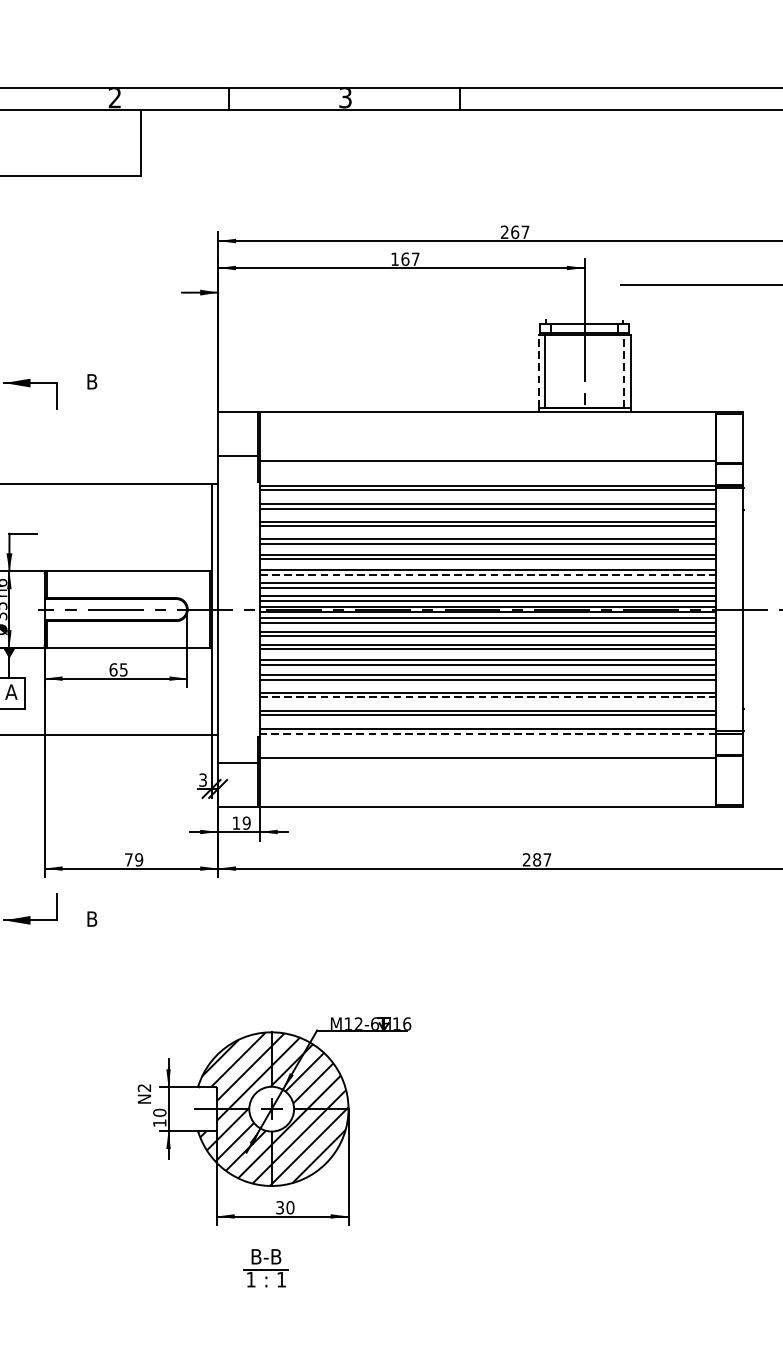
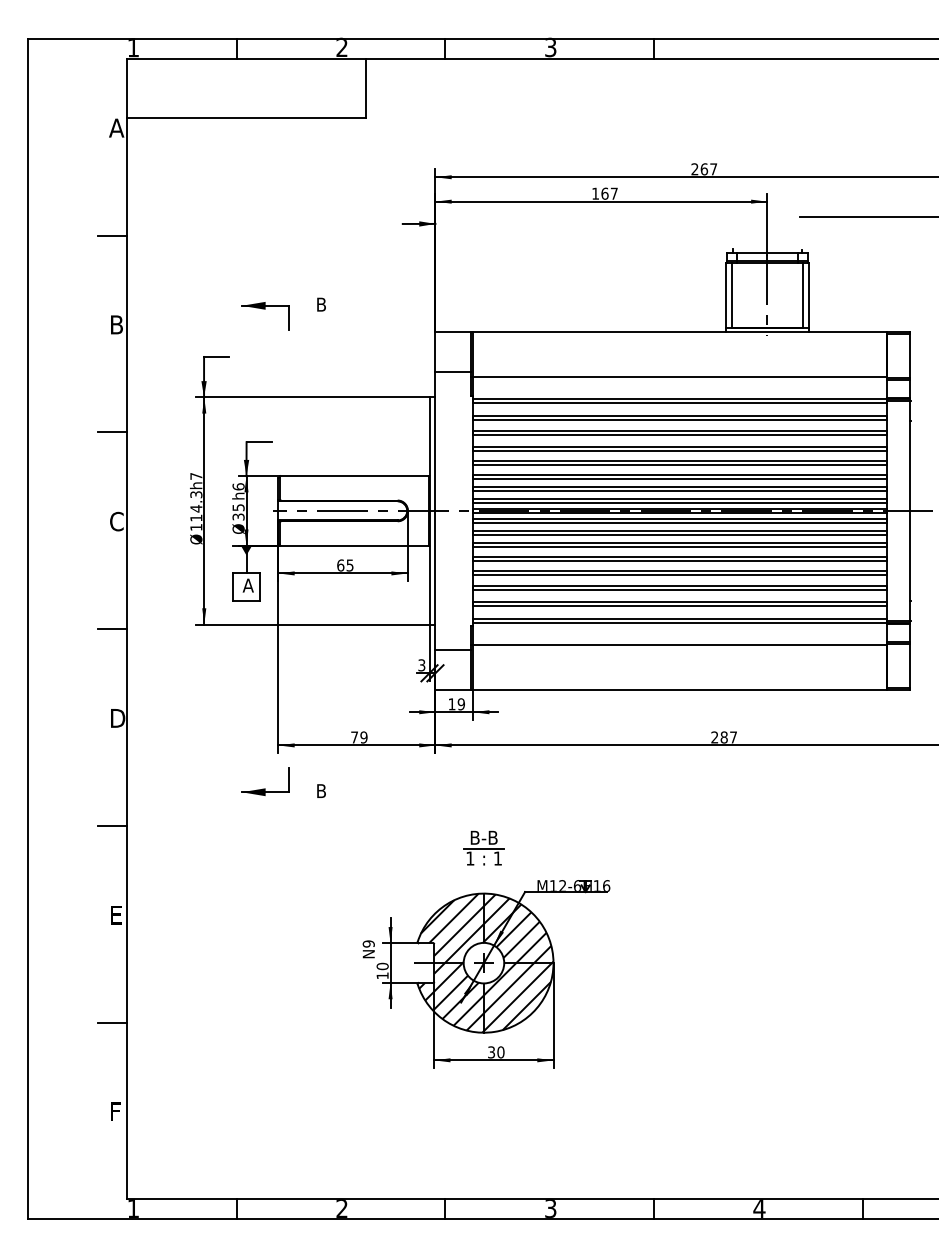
line: (538, 371) -> (725, 295), dashed -> solid
line: (624, 371) -> (803, 295), dashed -> solid
line: (487, 574) -> (679, 479), dashed -> solid
line: (487, 697) -> (679, 590), dashed -> solid
line: (487, 733) -> (679, 623), dashed -> solid
text: (144, 1087) -> (368, 943), N2 -> N9
part: (265, 1267) -> (483, 847), moved

